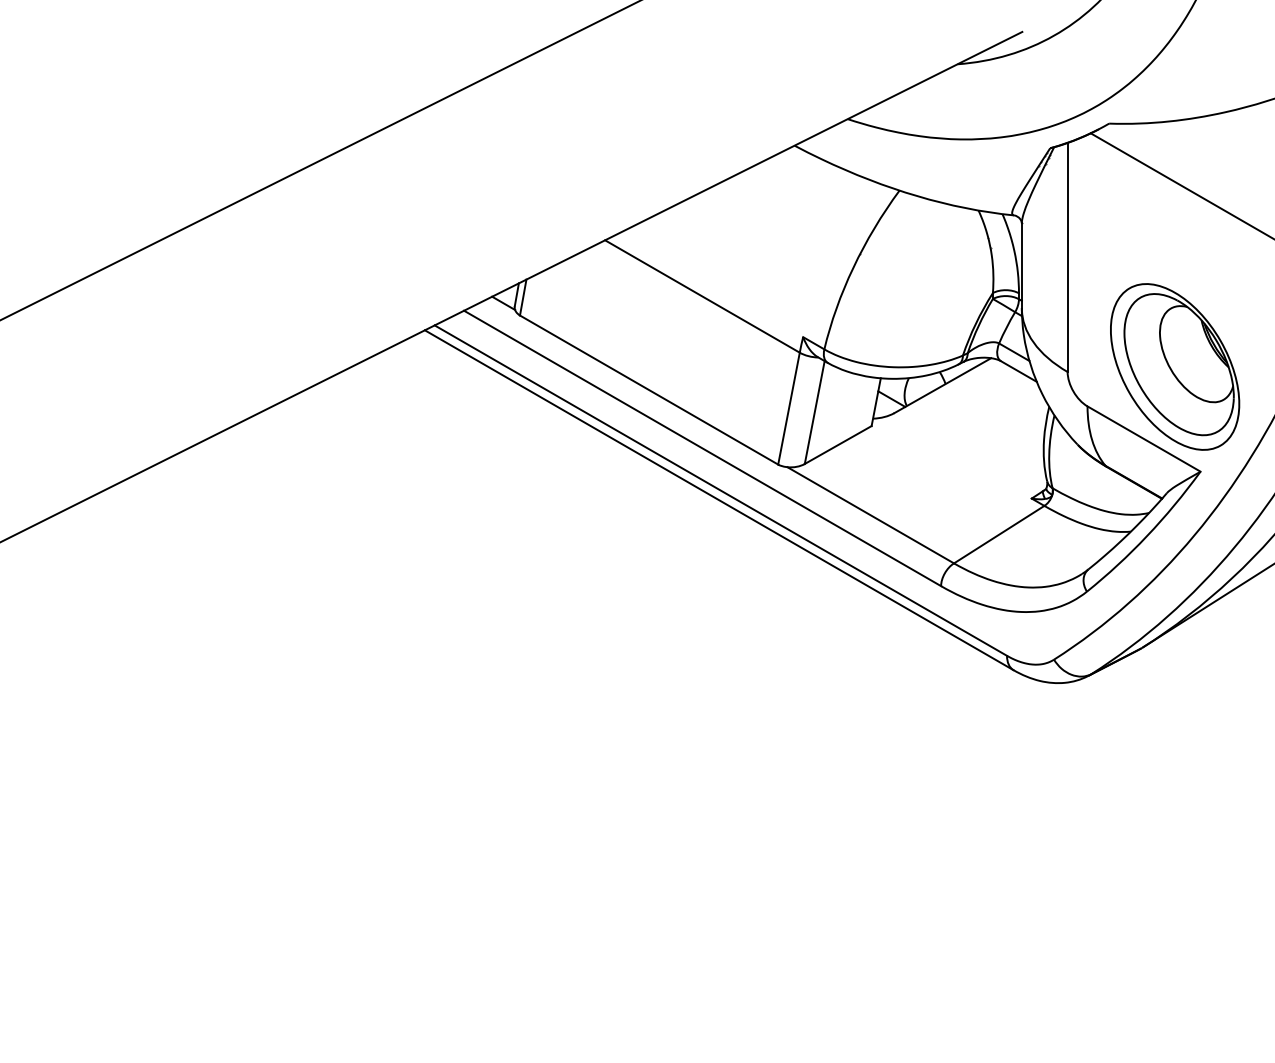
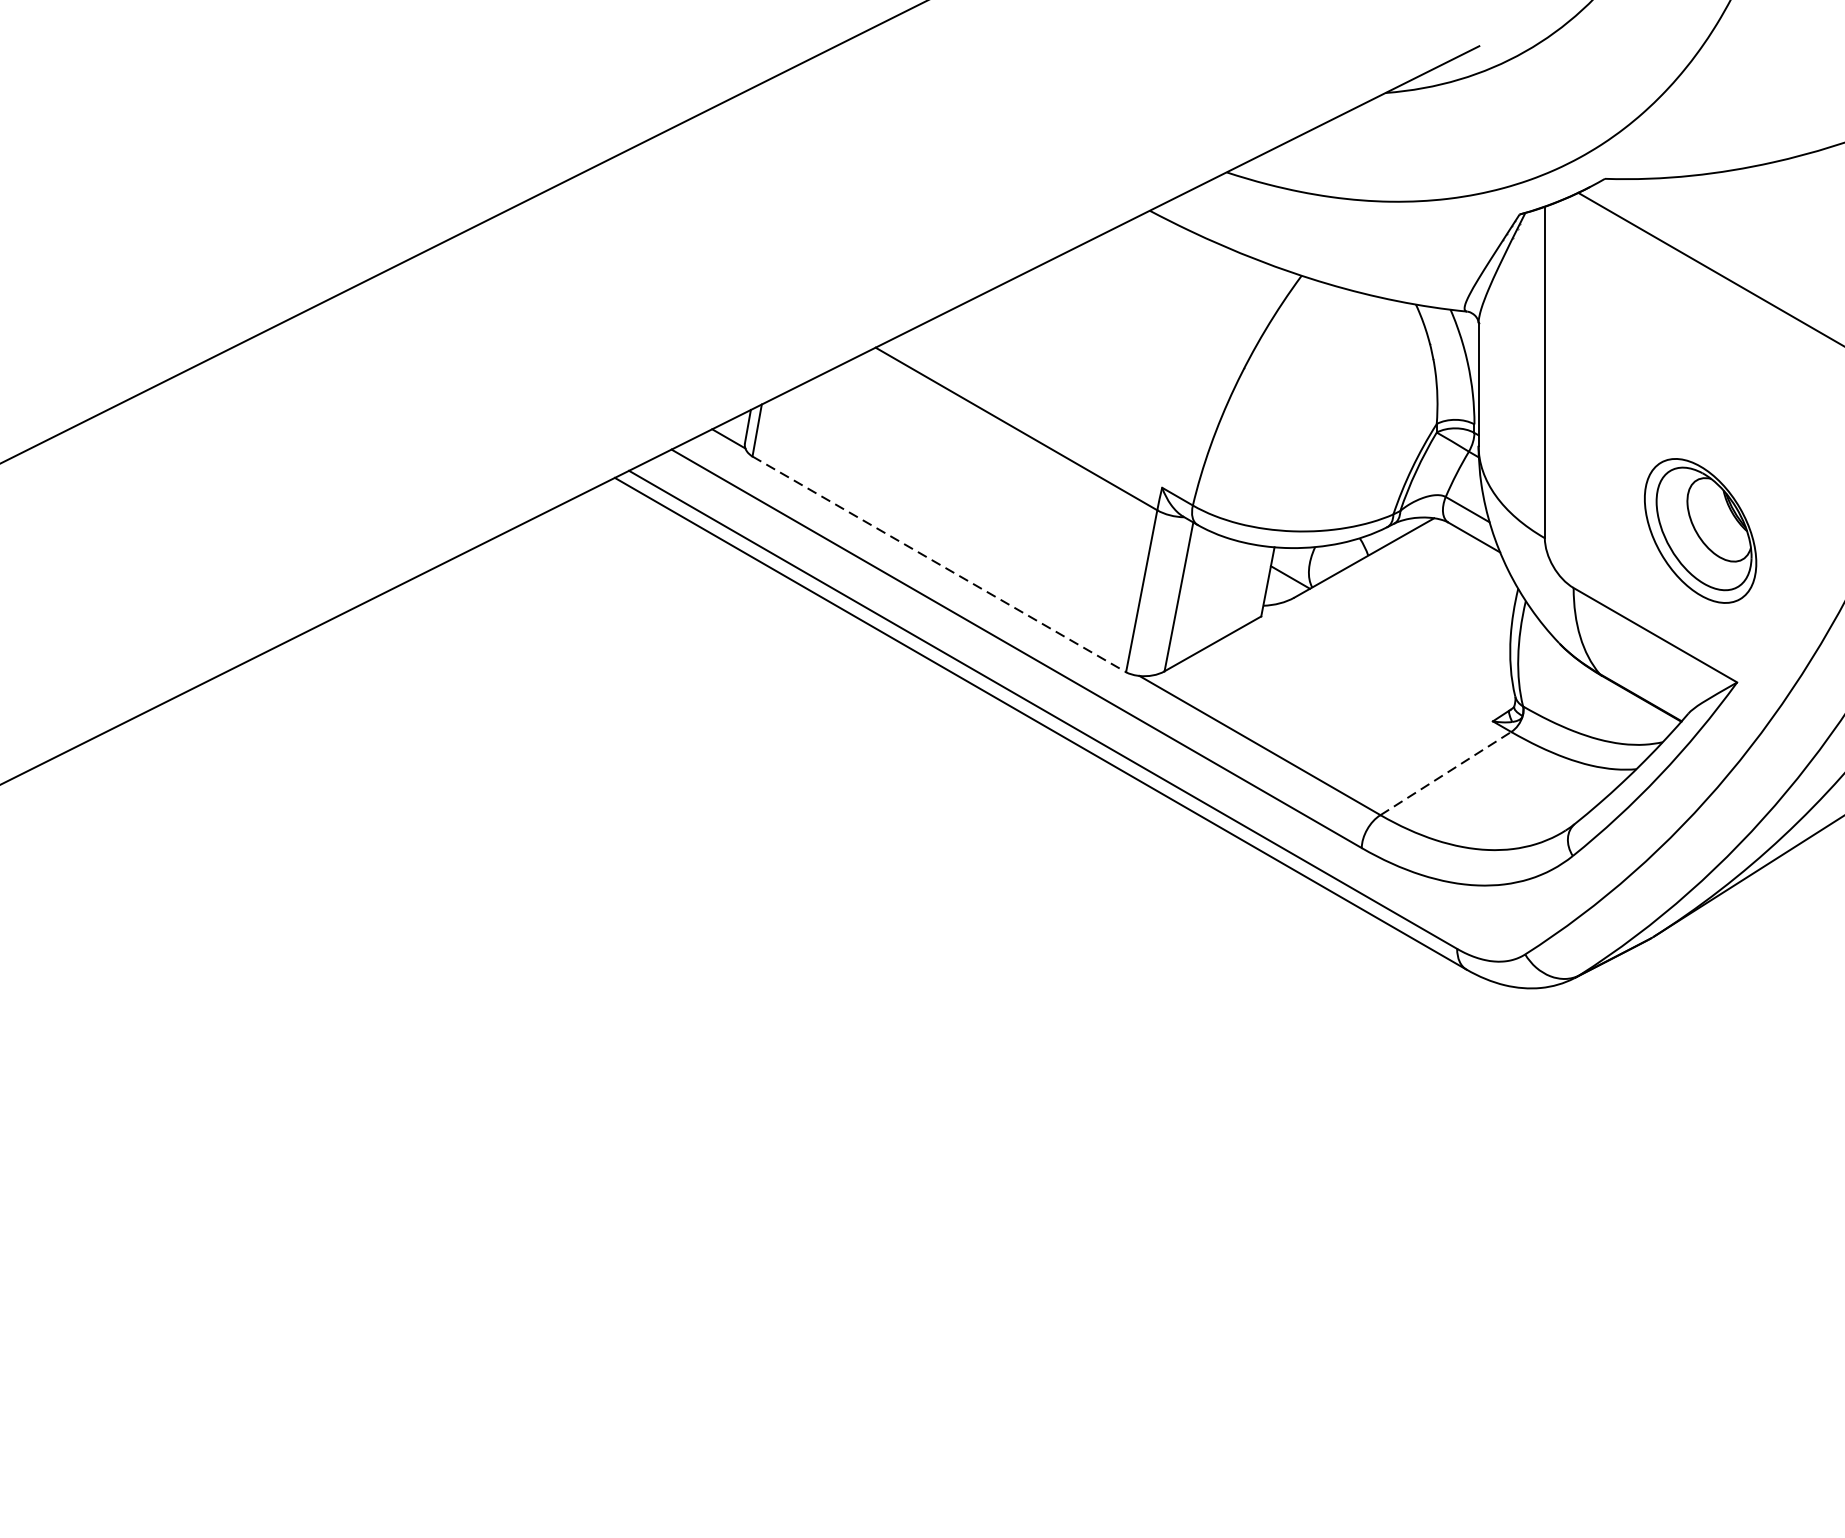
part: (1175, 366) -> (1700, 530), size x0.6
line: (649, 390) -> (939, 564), solid -> dashed
line: (999, 534) -> (1446, 773), solid -> dashed

